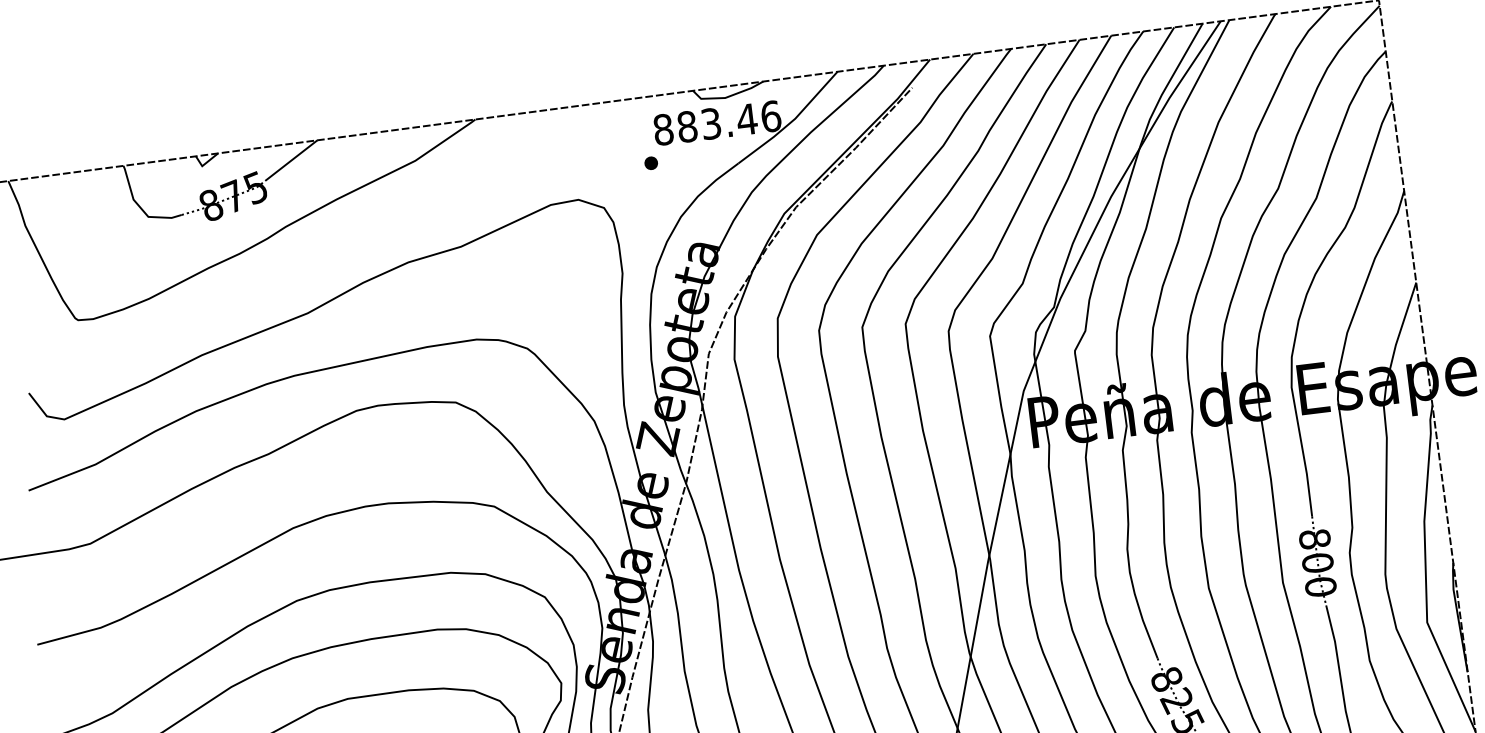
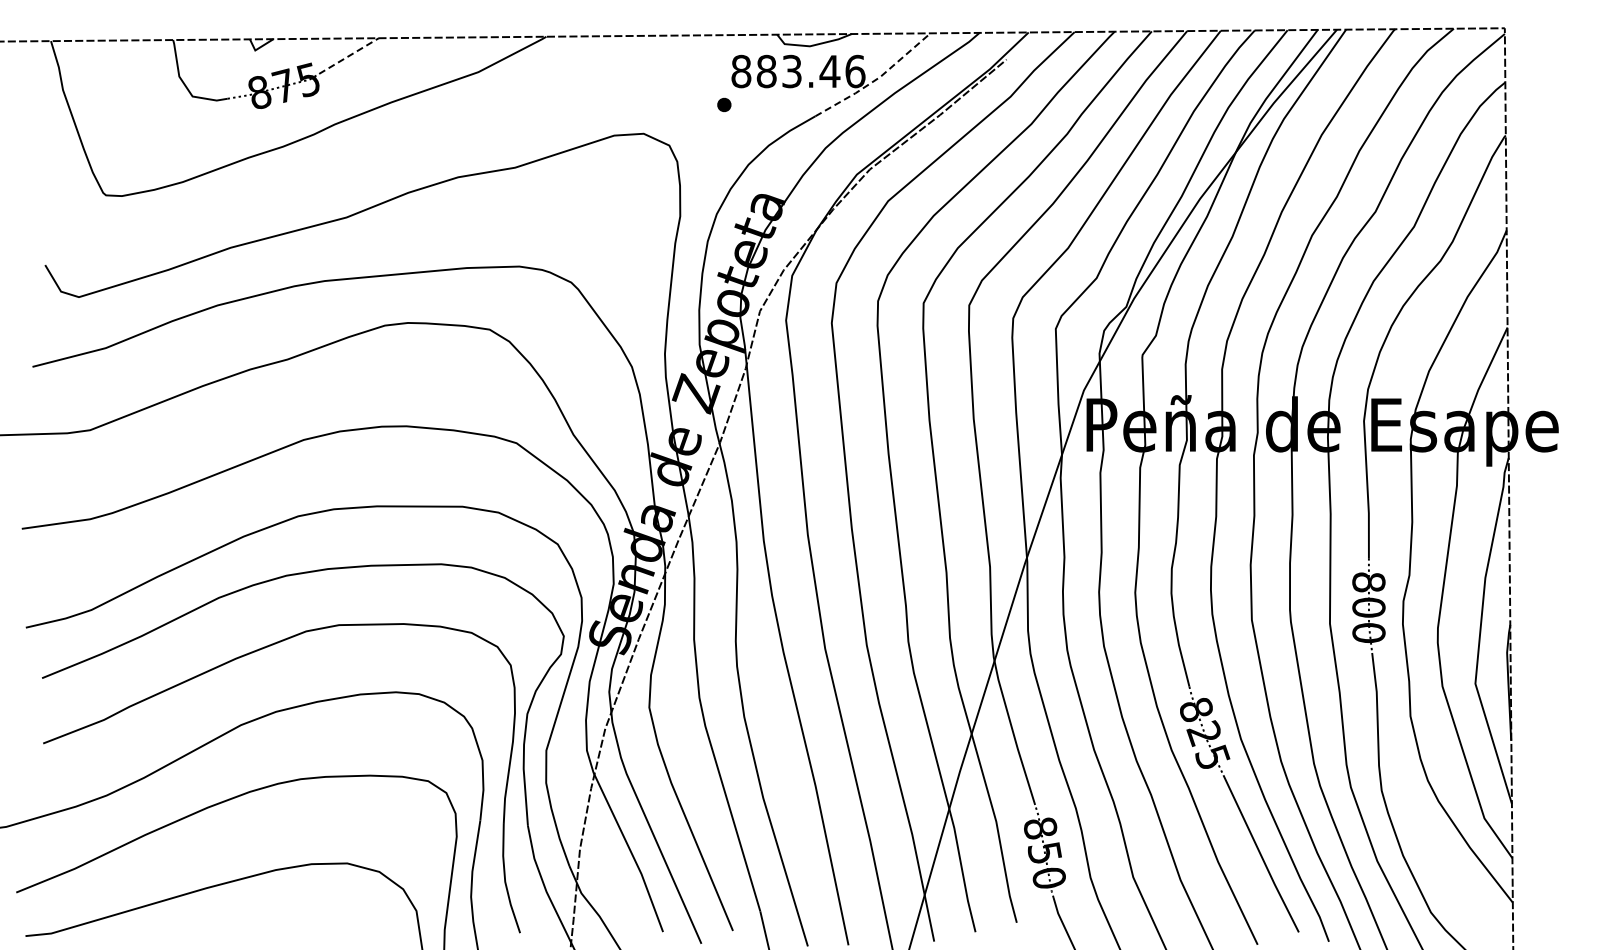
line: (791, 121) -> (876, 79), solid -> dashed
line: (291, 160) -> (349, 56), solid -> dashed

